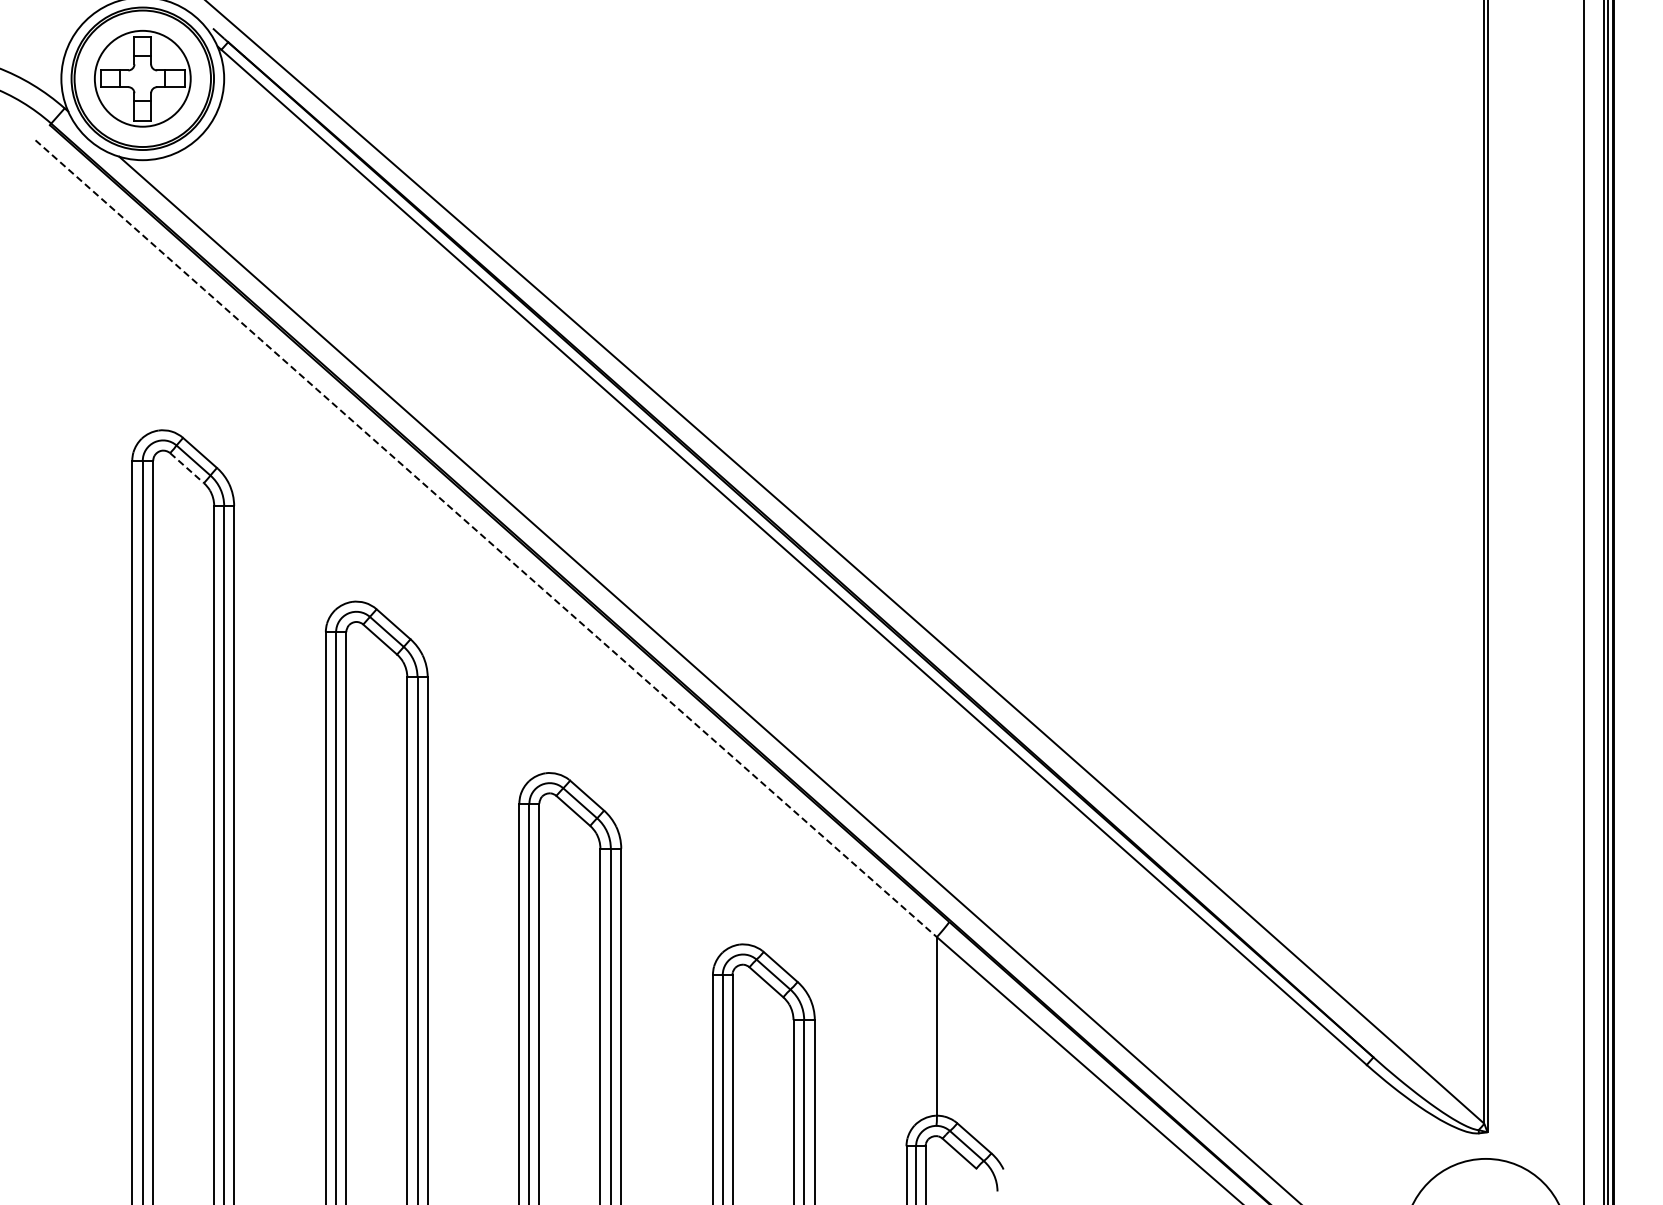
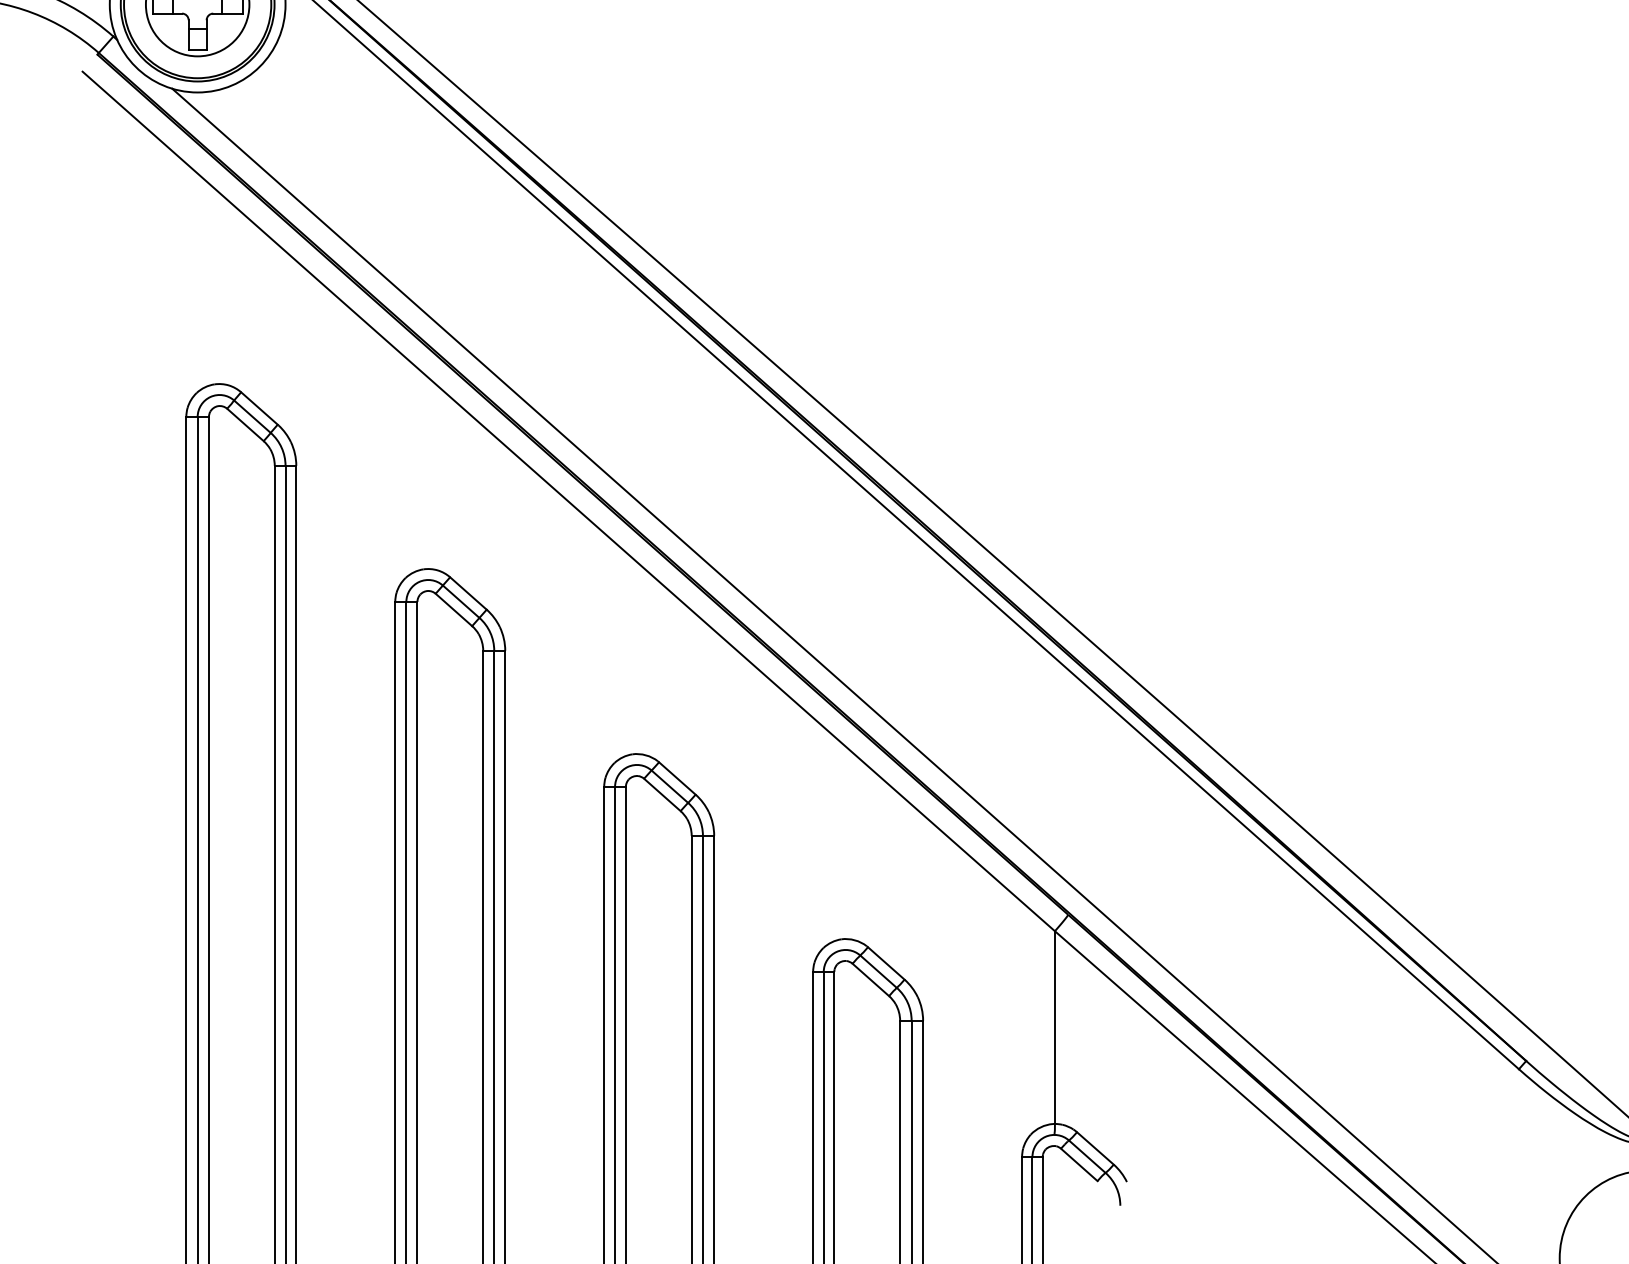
line: (187, 468) -> (245, 425), dashed -> solid
arc: (486, 538) -> (568, 500), dashed -> solid

